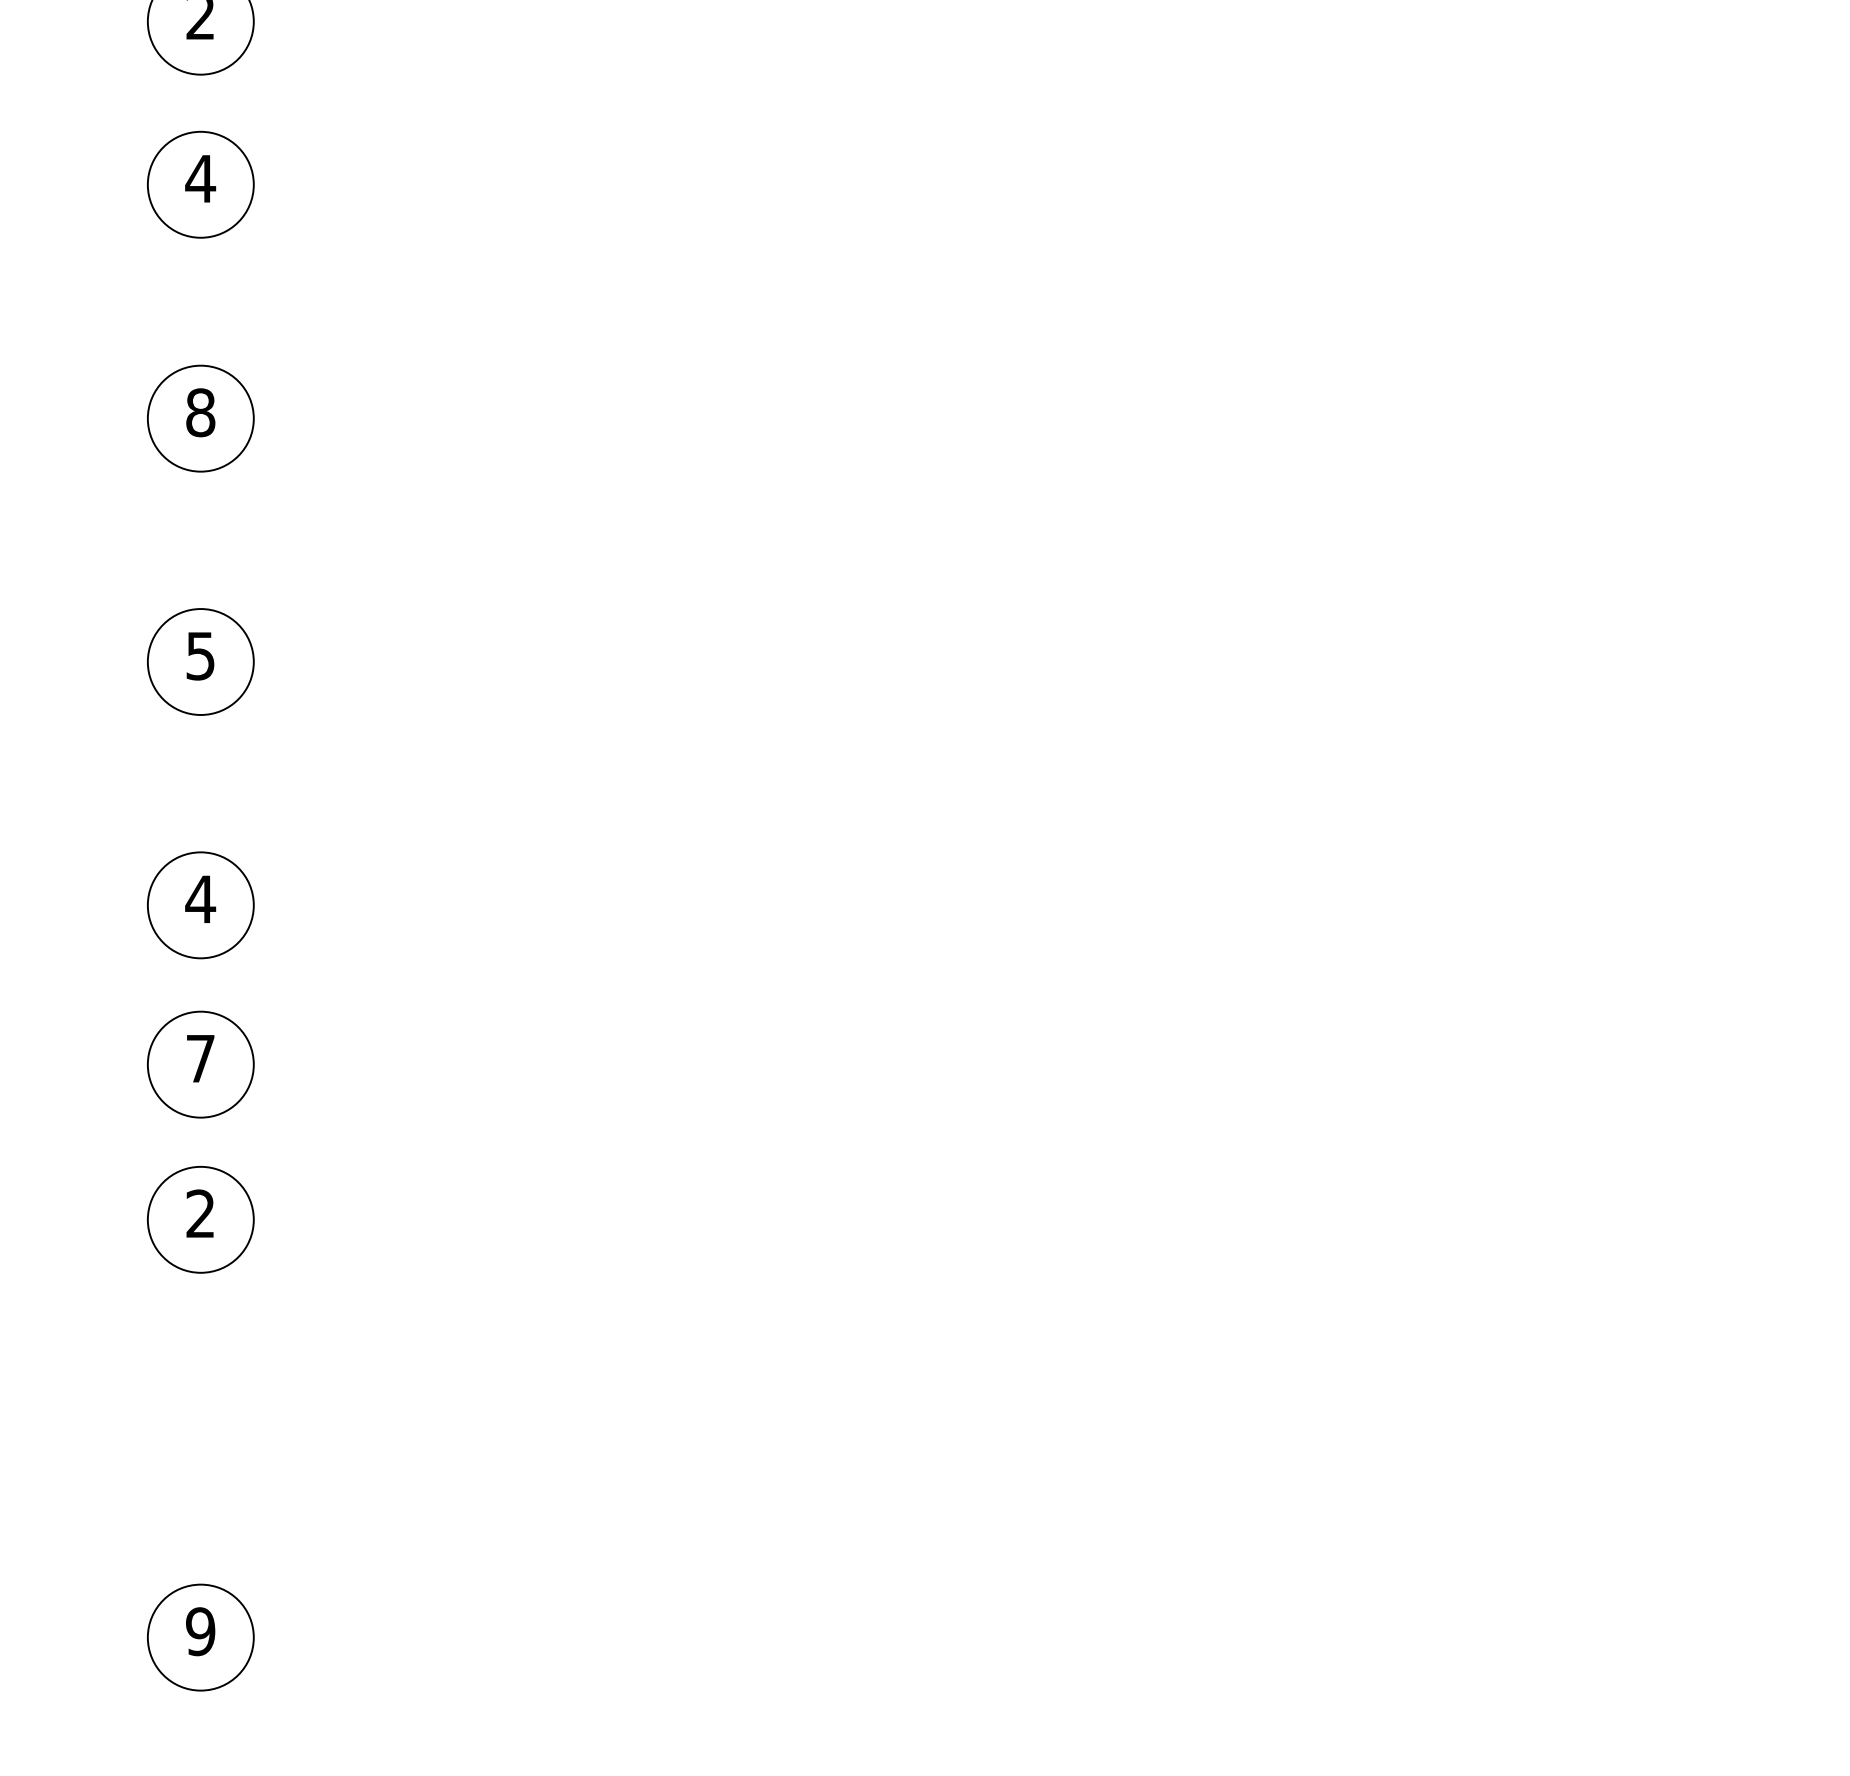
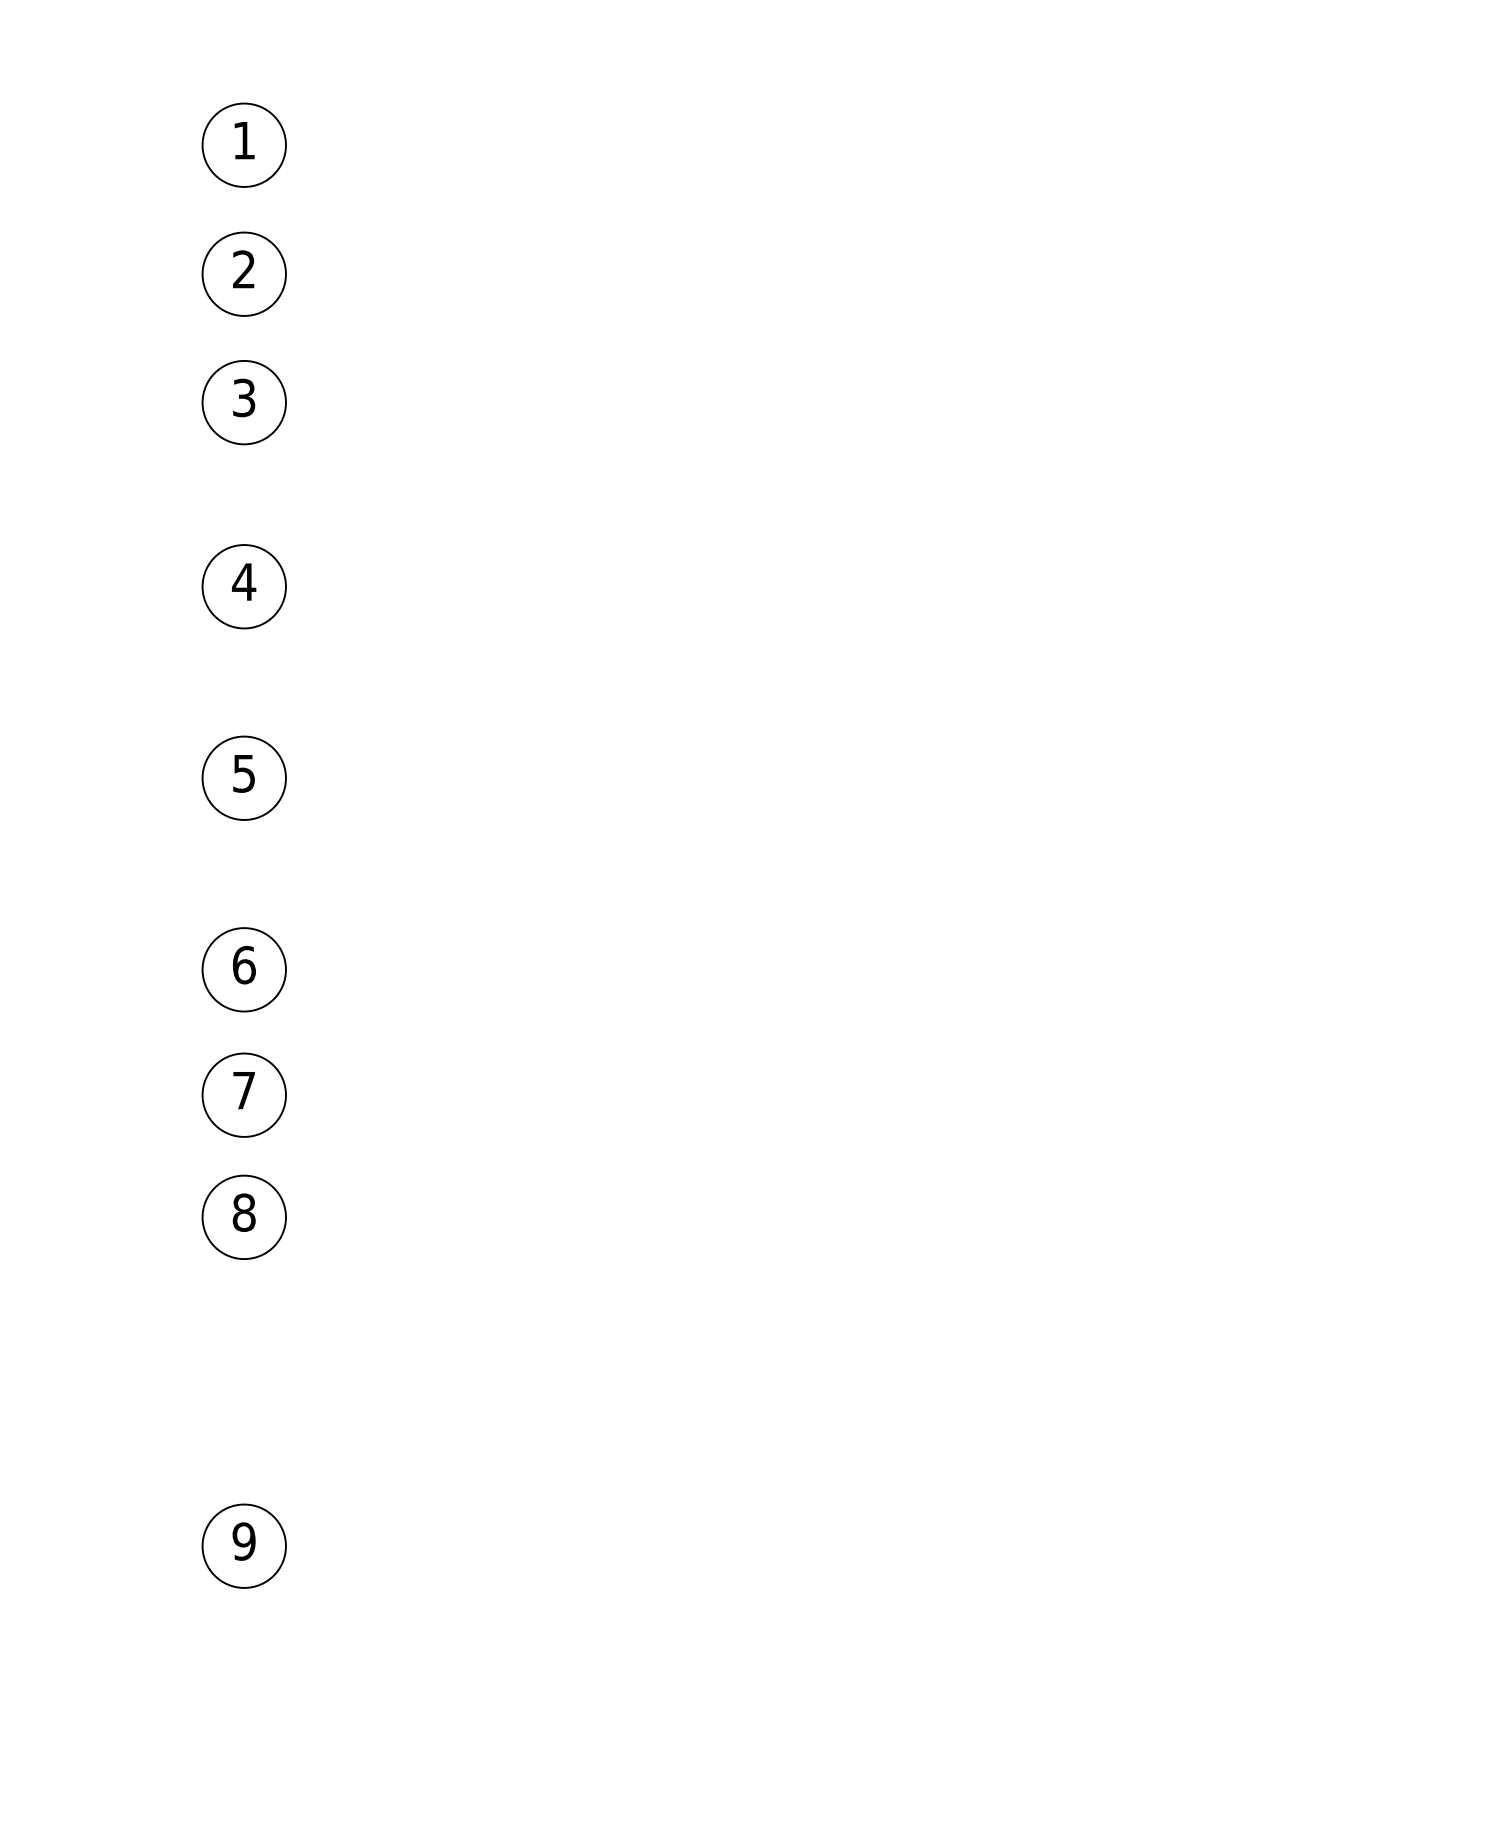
text: (201, 178) -> (244, 397), 4 -> 3
text: (201, 412) -> (244, 581), 8 -> 4
text: (201, 898) -> (244, 964), 4 -> 6
text: (199, 1213) -> (243, 1212), 2 -> 8

